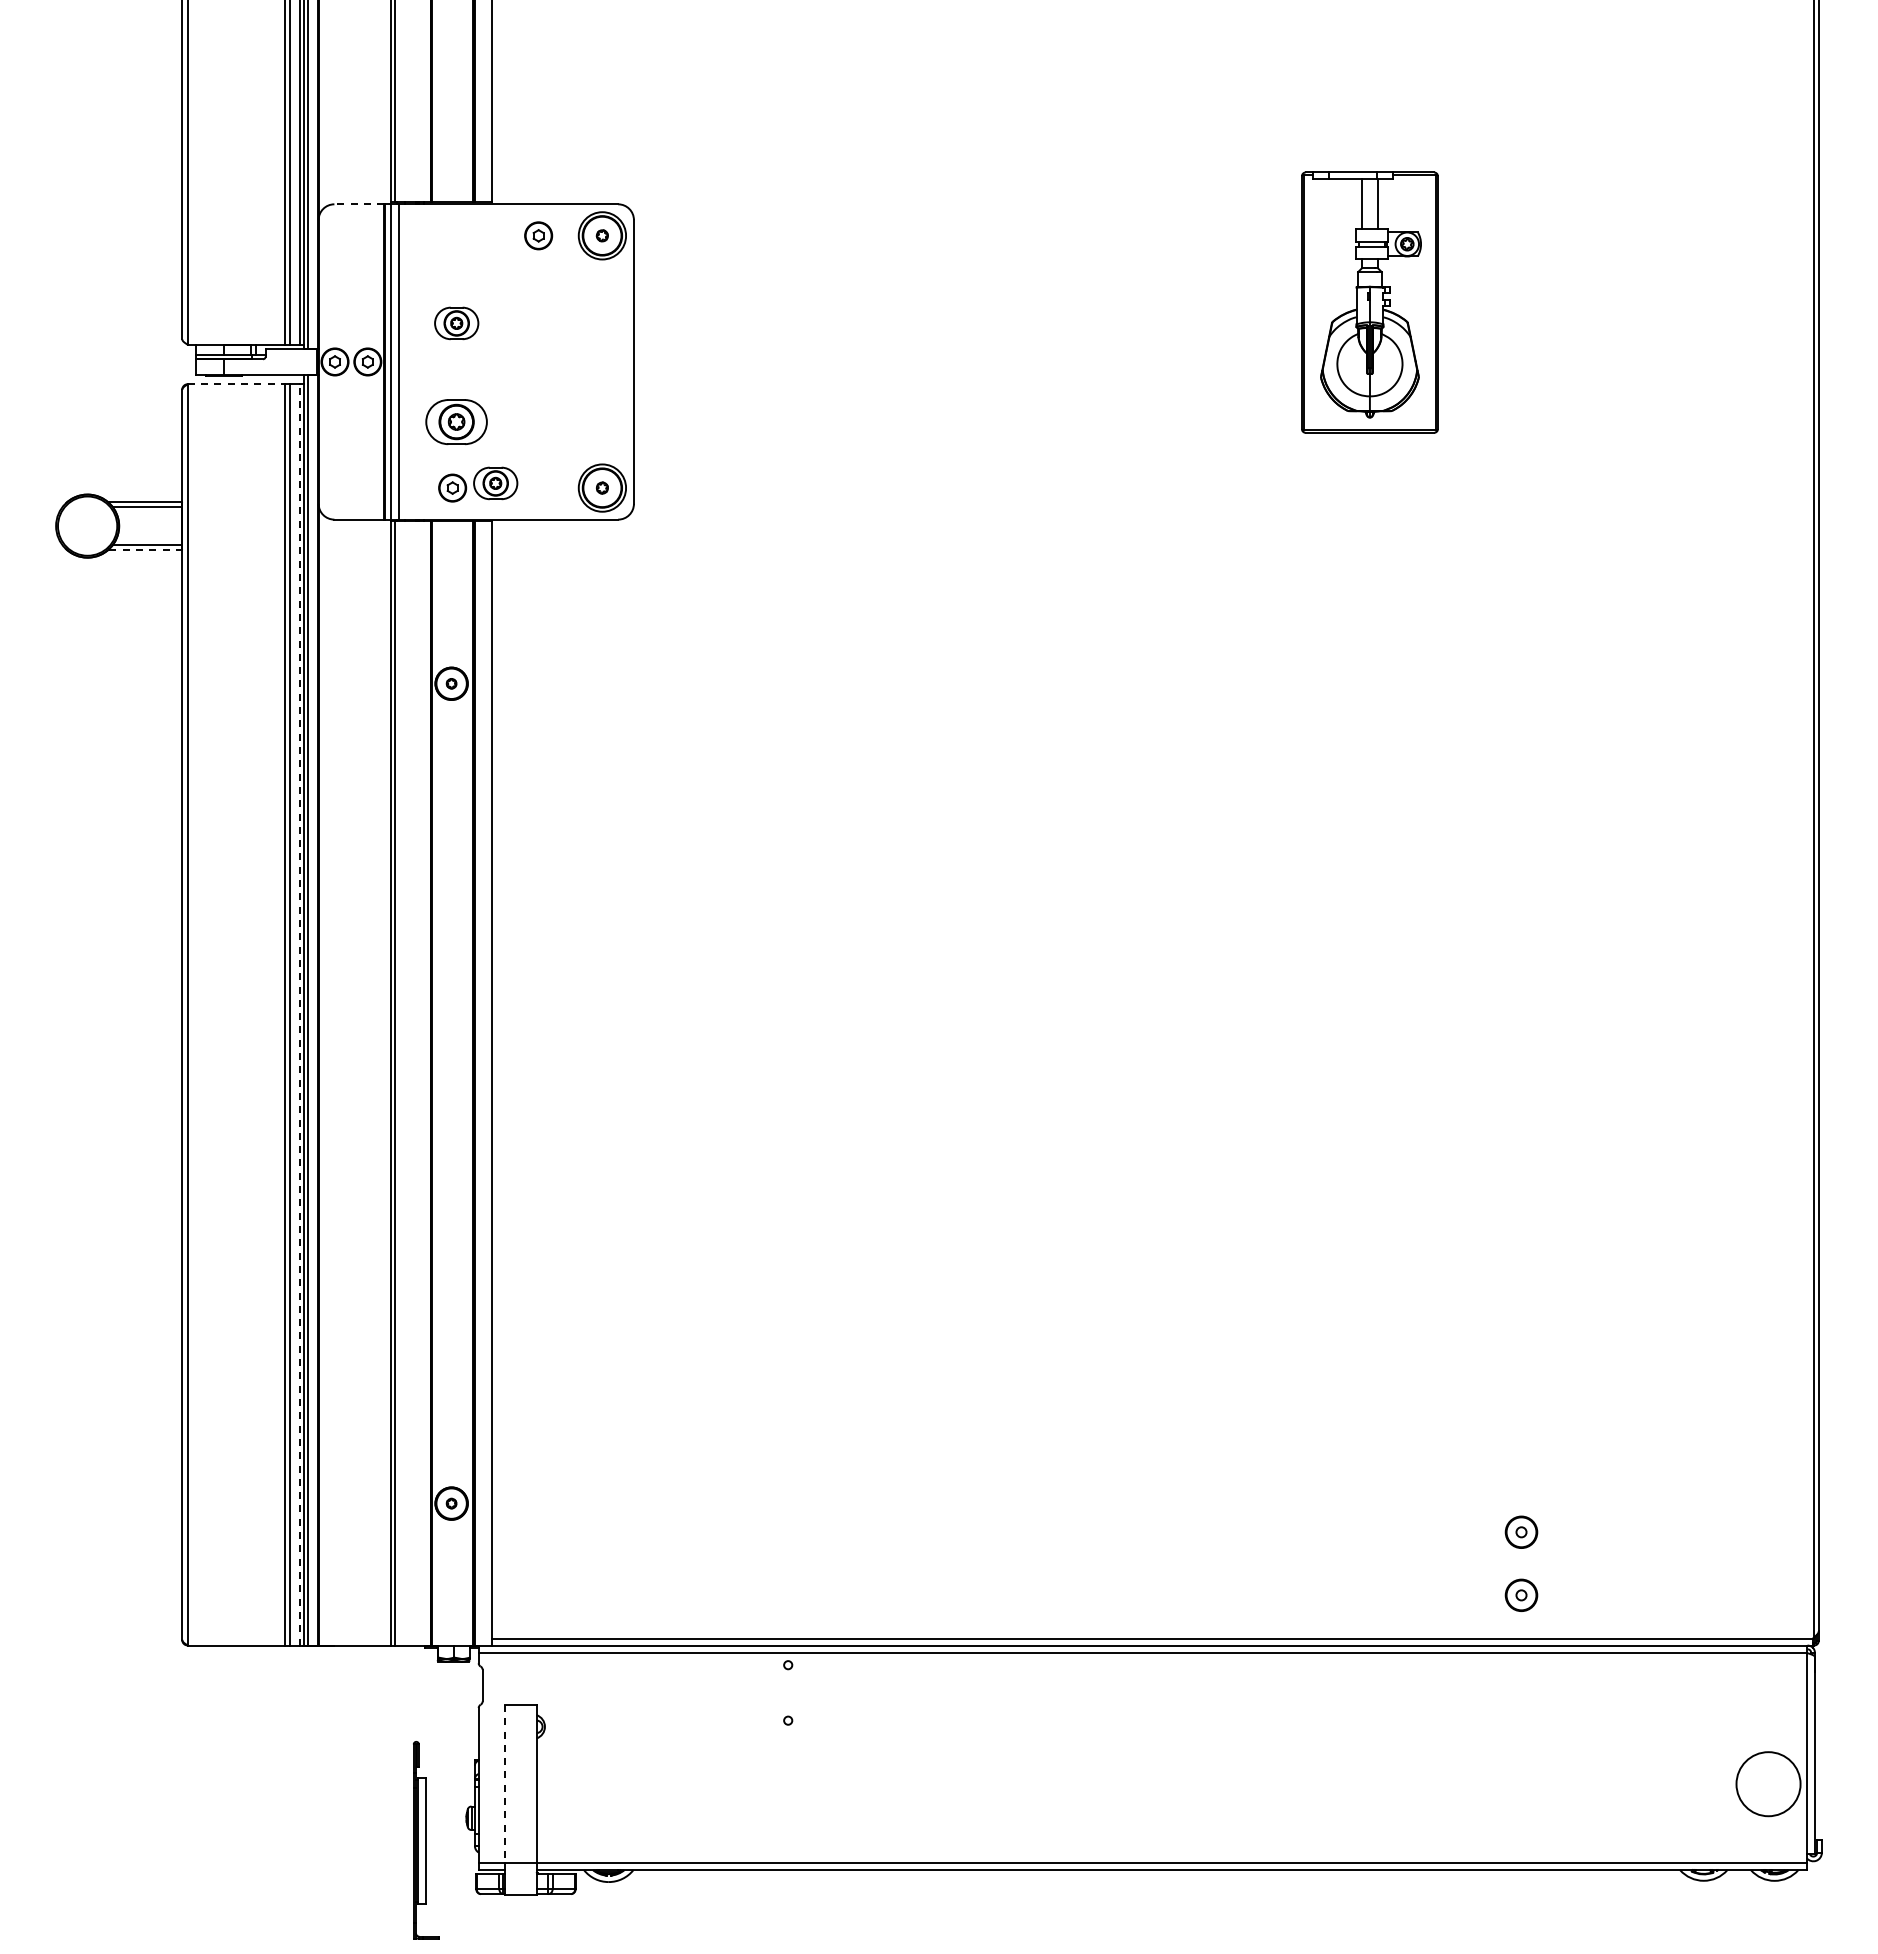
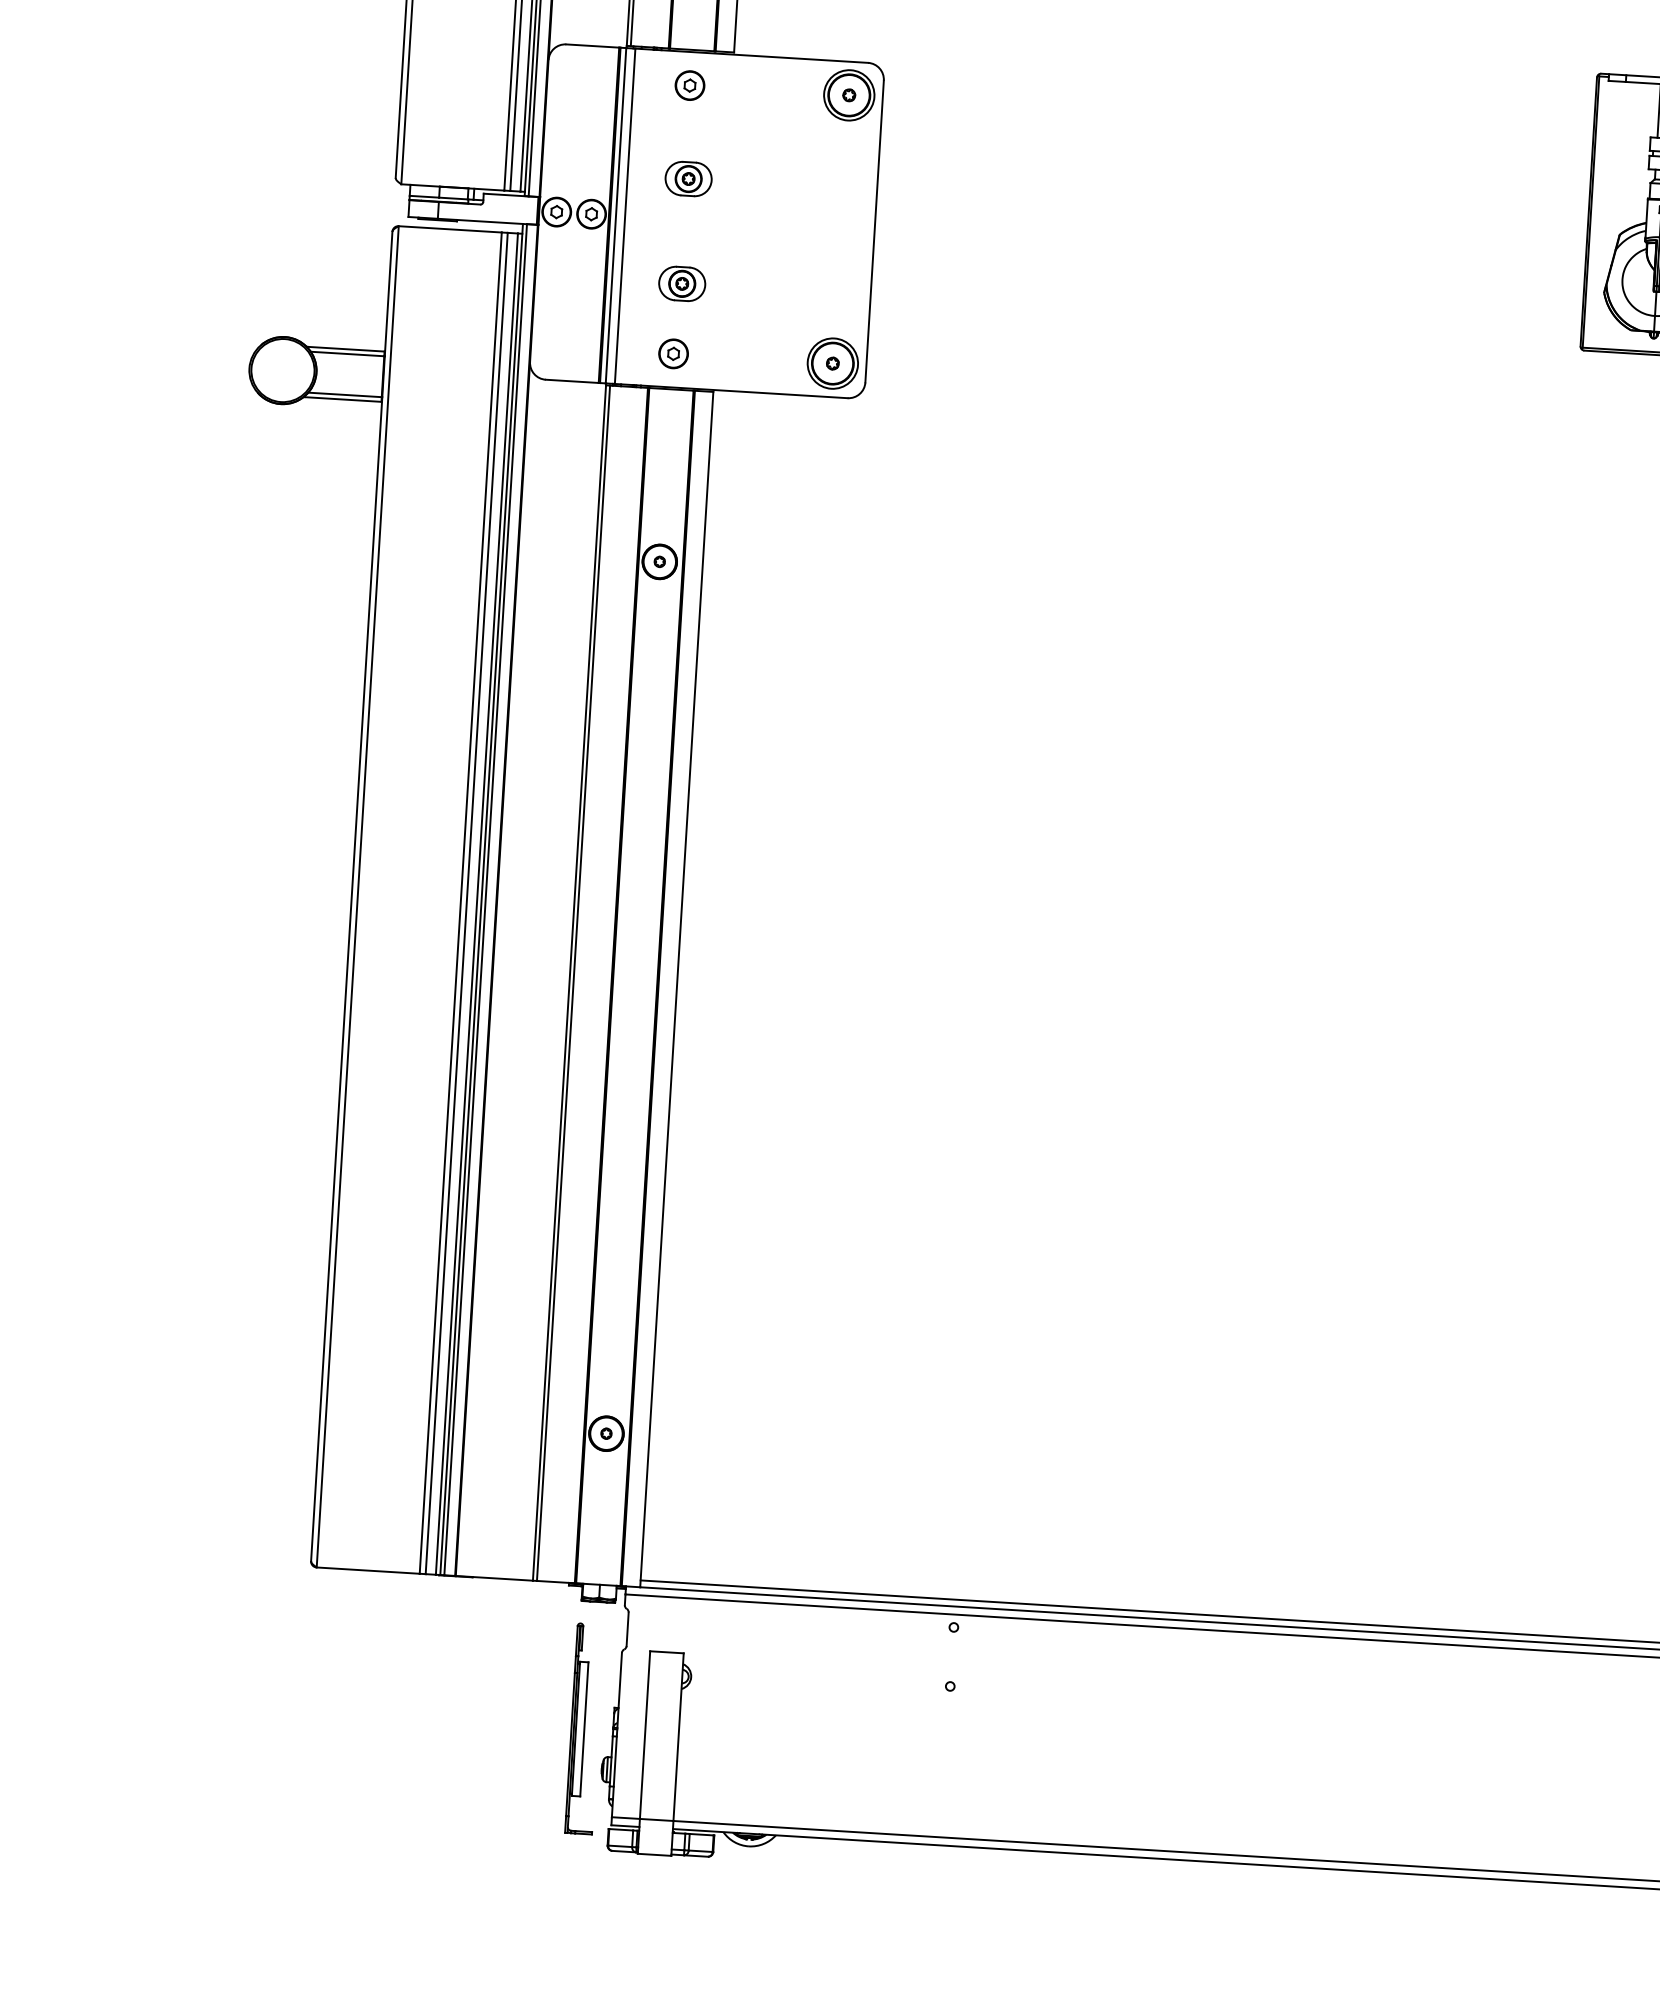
line: (359, 204) -> (592, 46), dashed -> solid
part: (538, 235) -> (689, 85), moved
line: (236, 384) -> (450, 229), dashed -> solid
part: (456, 421) -> (682, 283), size x0.71
part: (495, 483) -> (719, 351), removed
line: (146, 549) -> (344, 399), dashed -> solid
line: (299, 1014) -> (476, 903), dashed -> solid
line: (505, 1783) -> (645, 1734), dashed -> solid
part: (426, 1840) -> (585, 1729), moved

